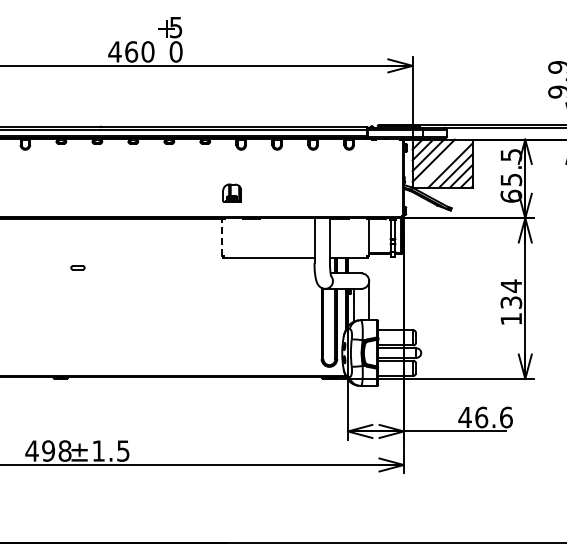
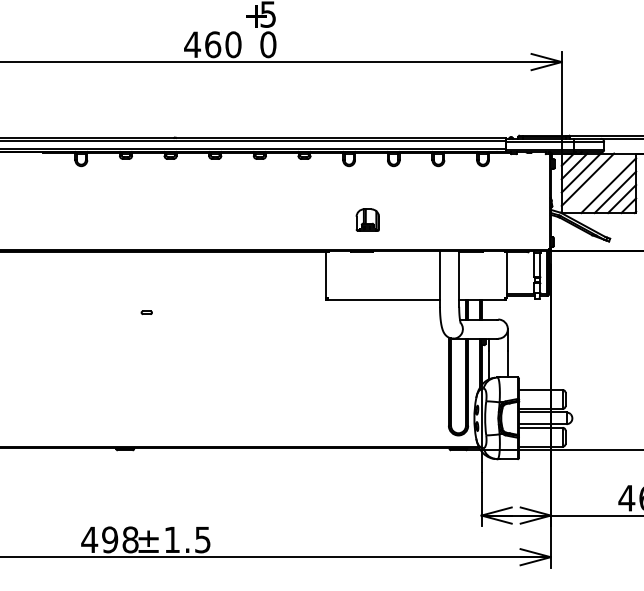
part: (232, 192) -> (368, 219), moved
line: (222, 237) -> (325, 274), dashed -> solid
part: (78, 267) -> (147, 312), size x0.62

